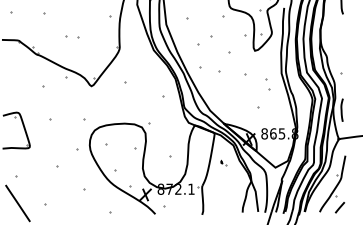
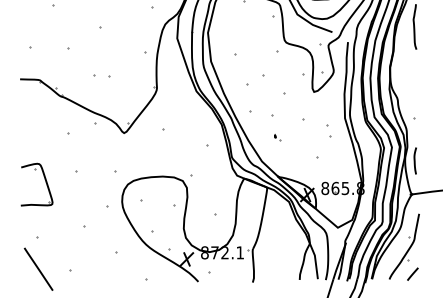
part: (223, 163) -> (277, 137), moved

